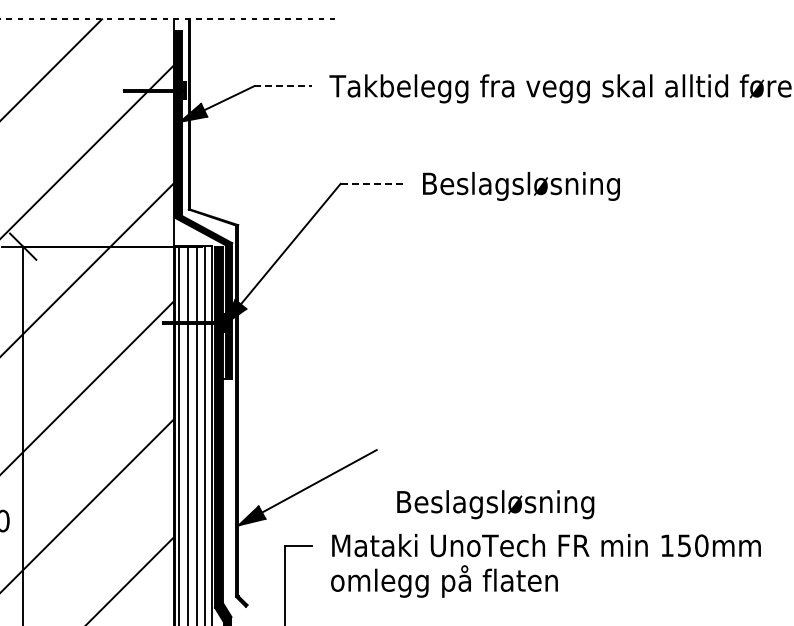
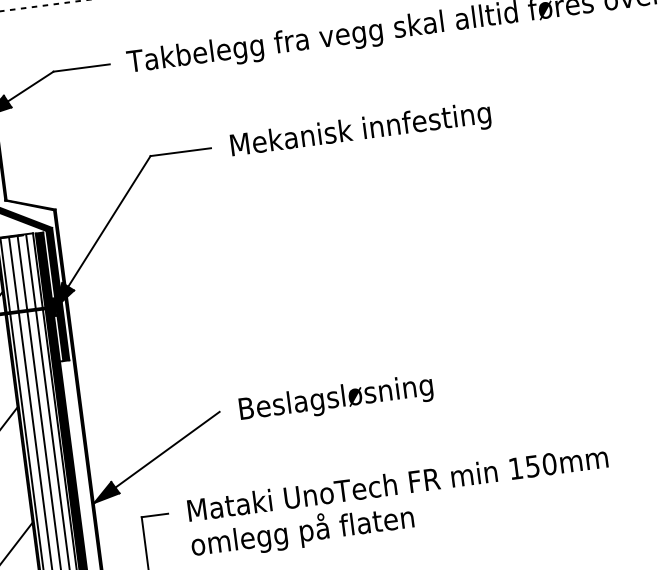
line: (282, 86) -> (81, 68), dashed -> solid
line: (371, 183) -> (180, 151), dashed -> solid
text: (556, 185) -> (361, 130), Beslagsløsning -> Mekanisk innfesting
text: (495, 504) -> (336, 399), moved

